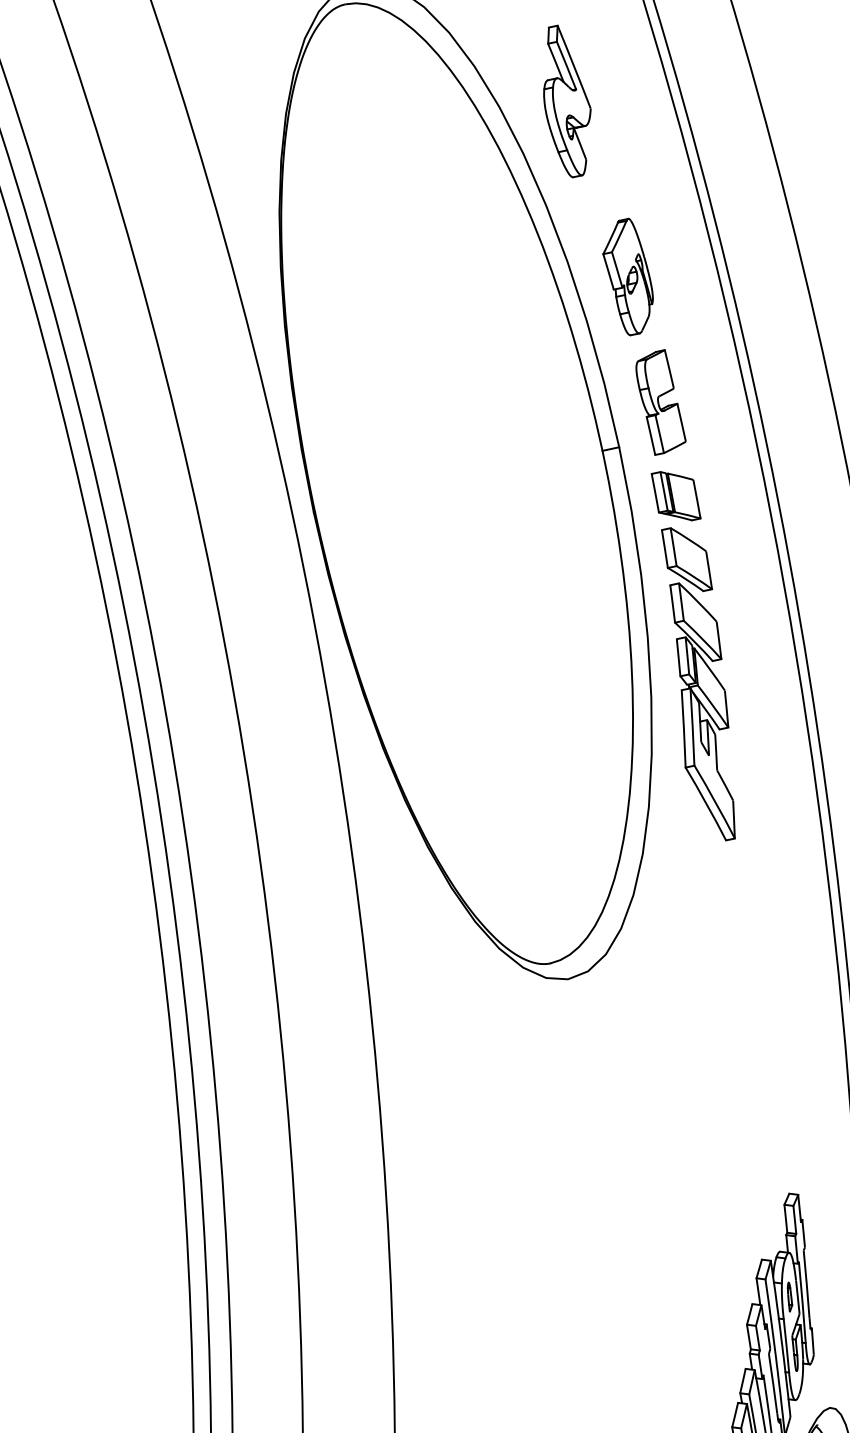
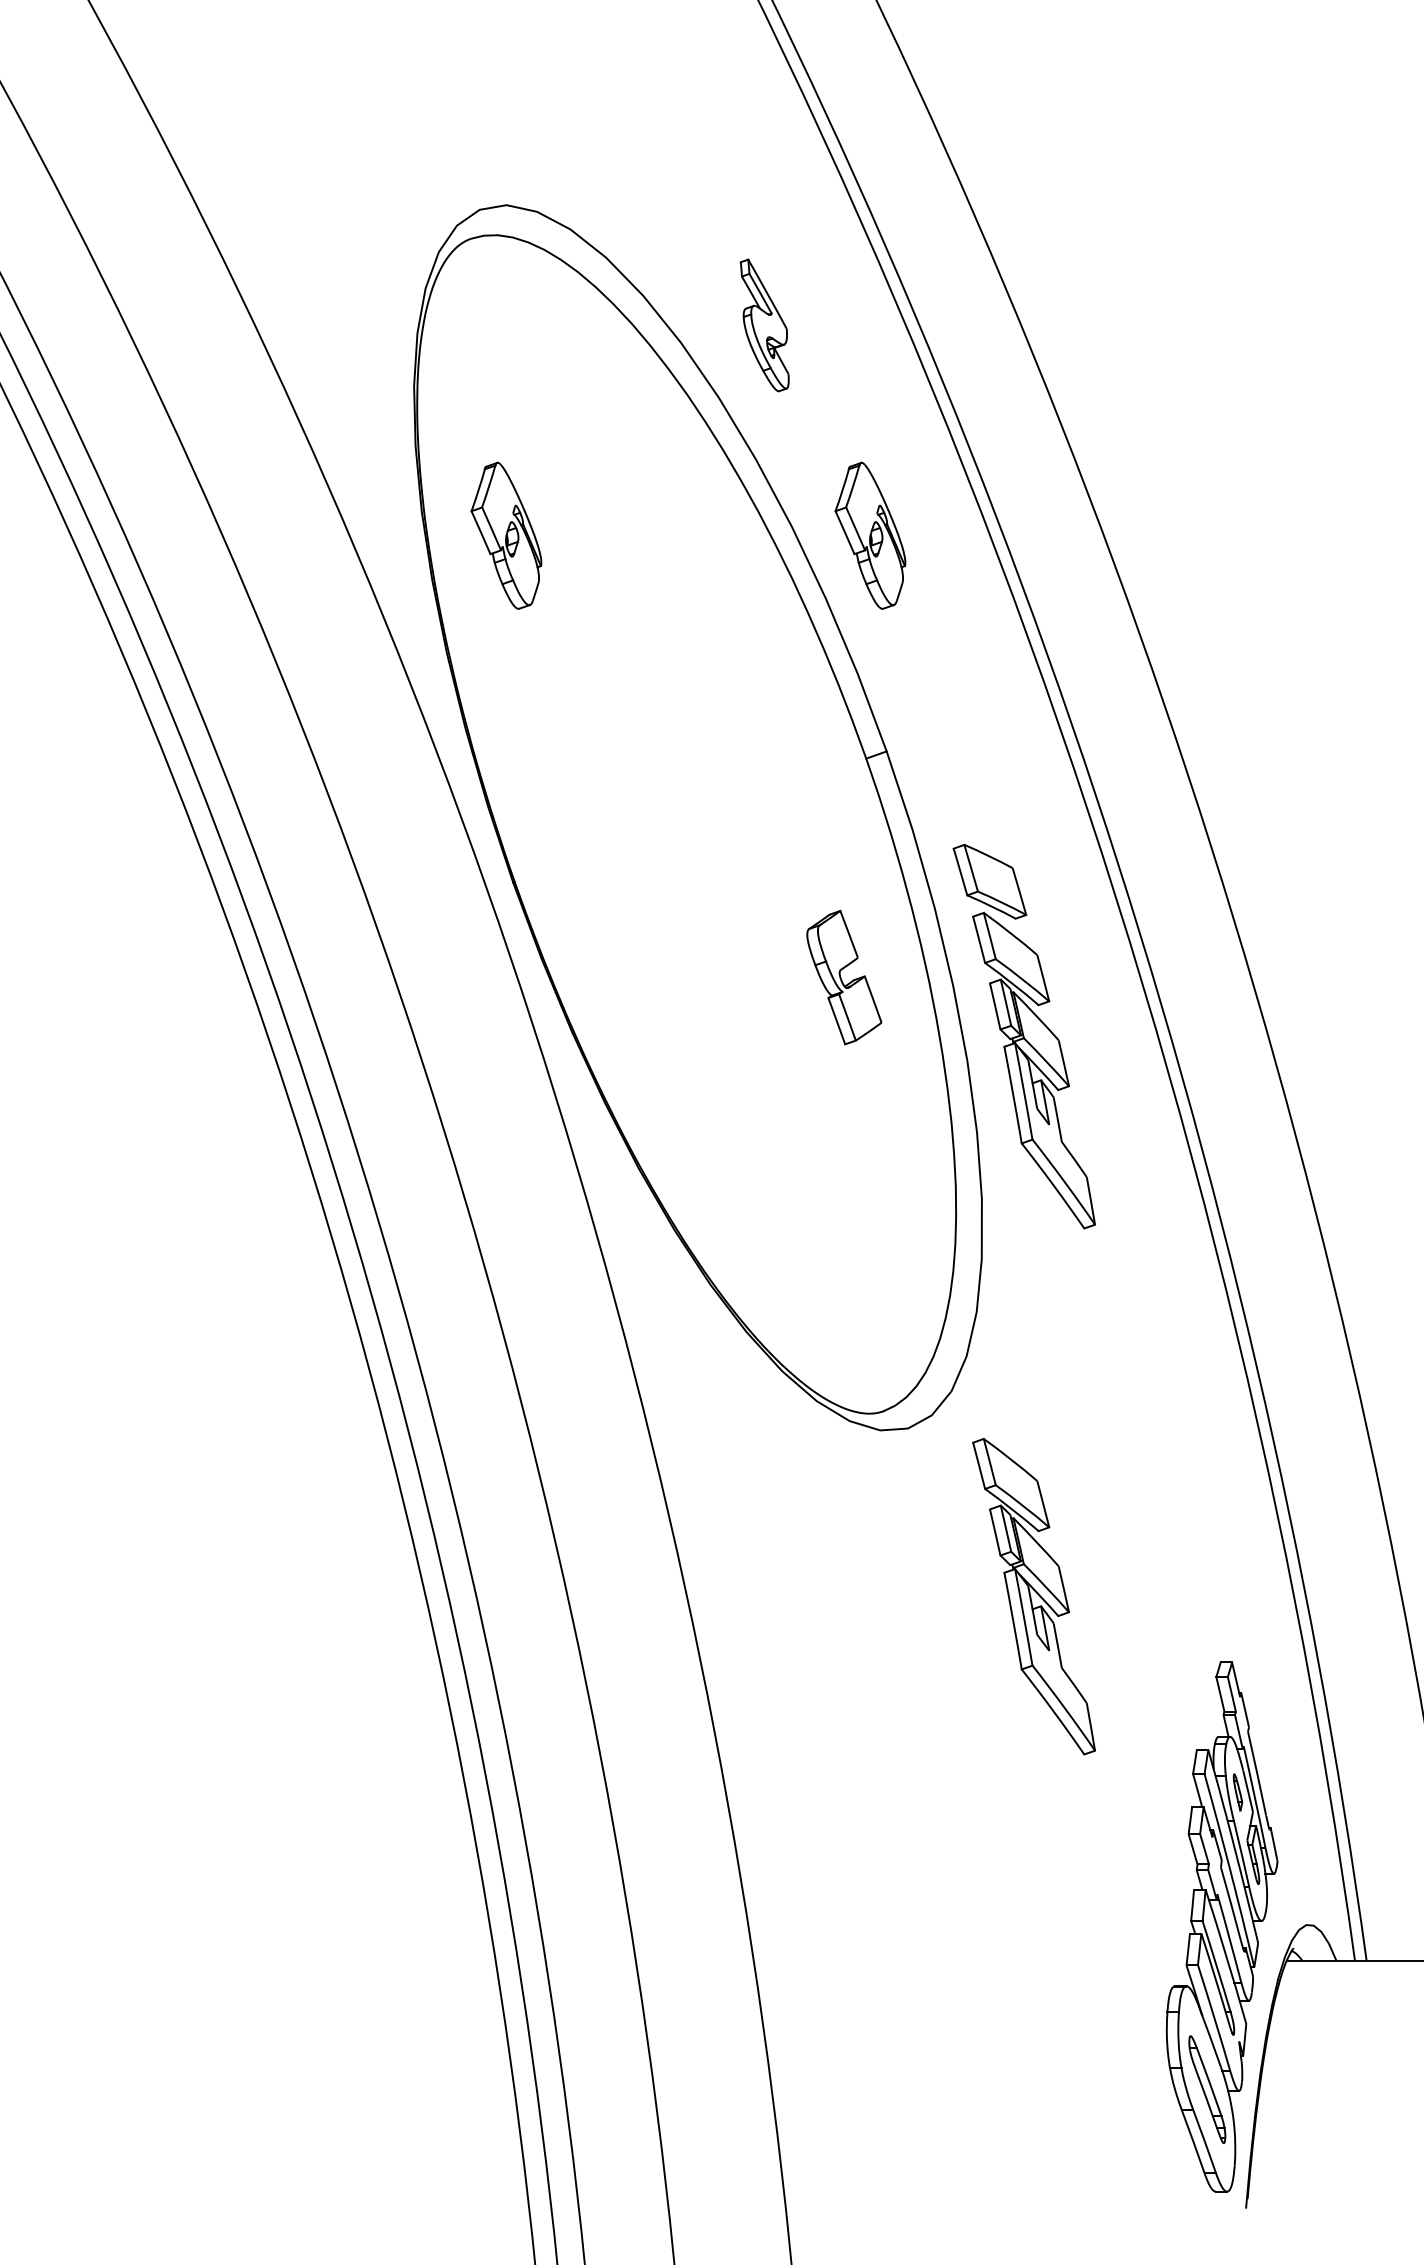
part: (566, 101) -> (764, 325), size x0.7
part: (343, 240) -> (506, 535), added
part: (661, 402) -> (844, 977), moved
part: (675, 495) -> (965, 803), removed
part: (649, 1123) -> (1033, 1596), added

